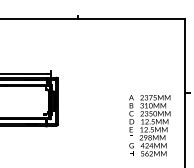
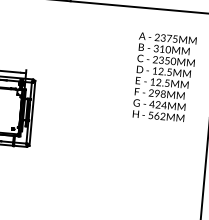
text: (149, 125) -> (164, 77), moved

